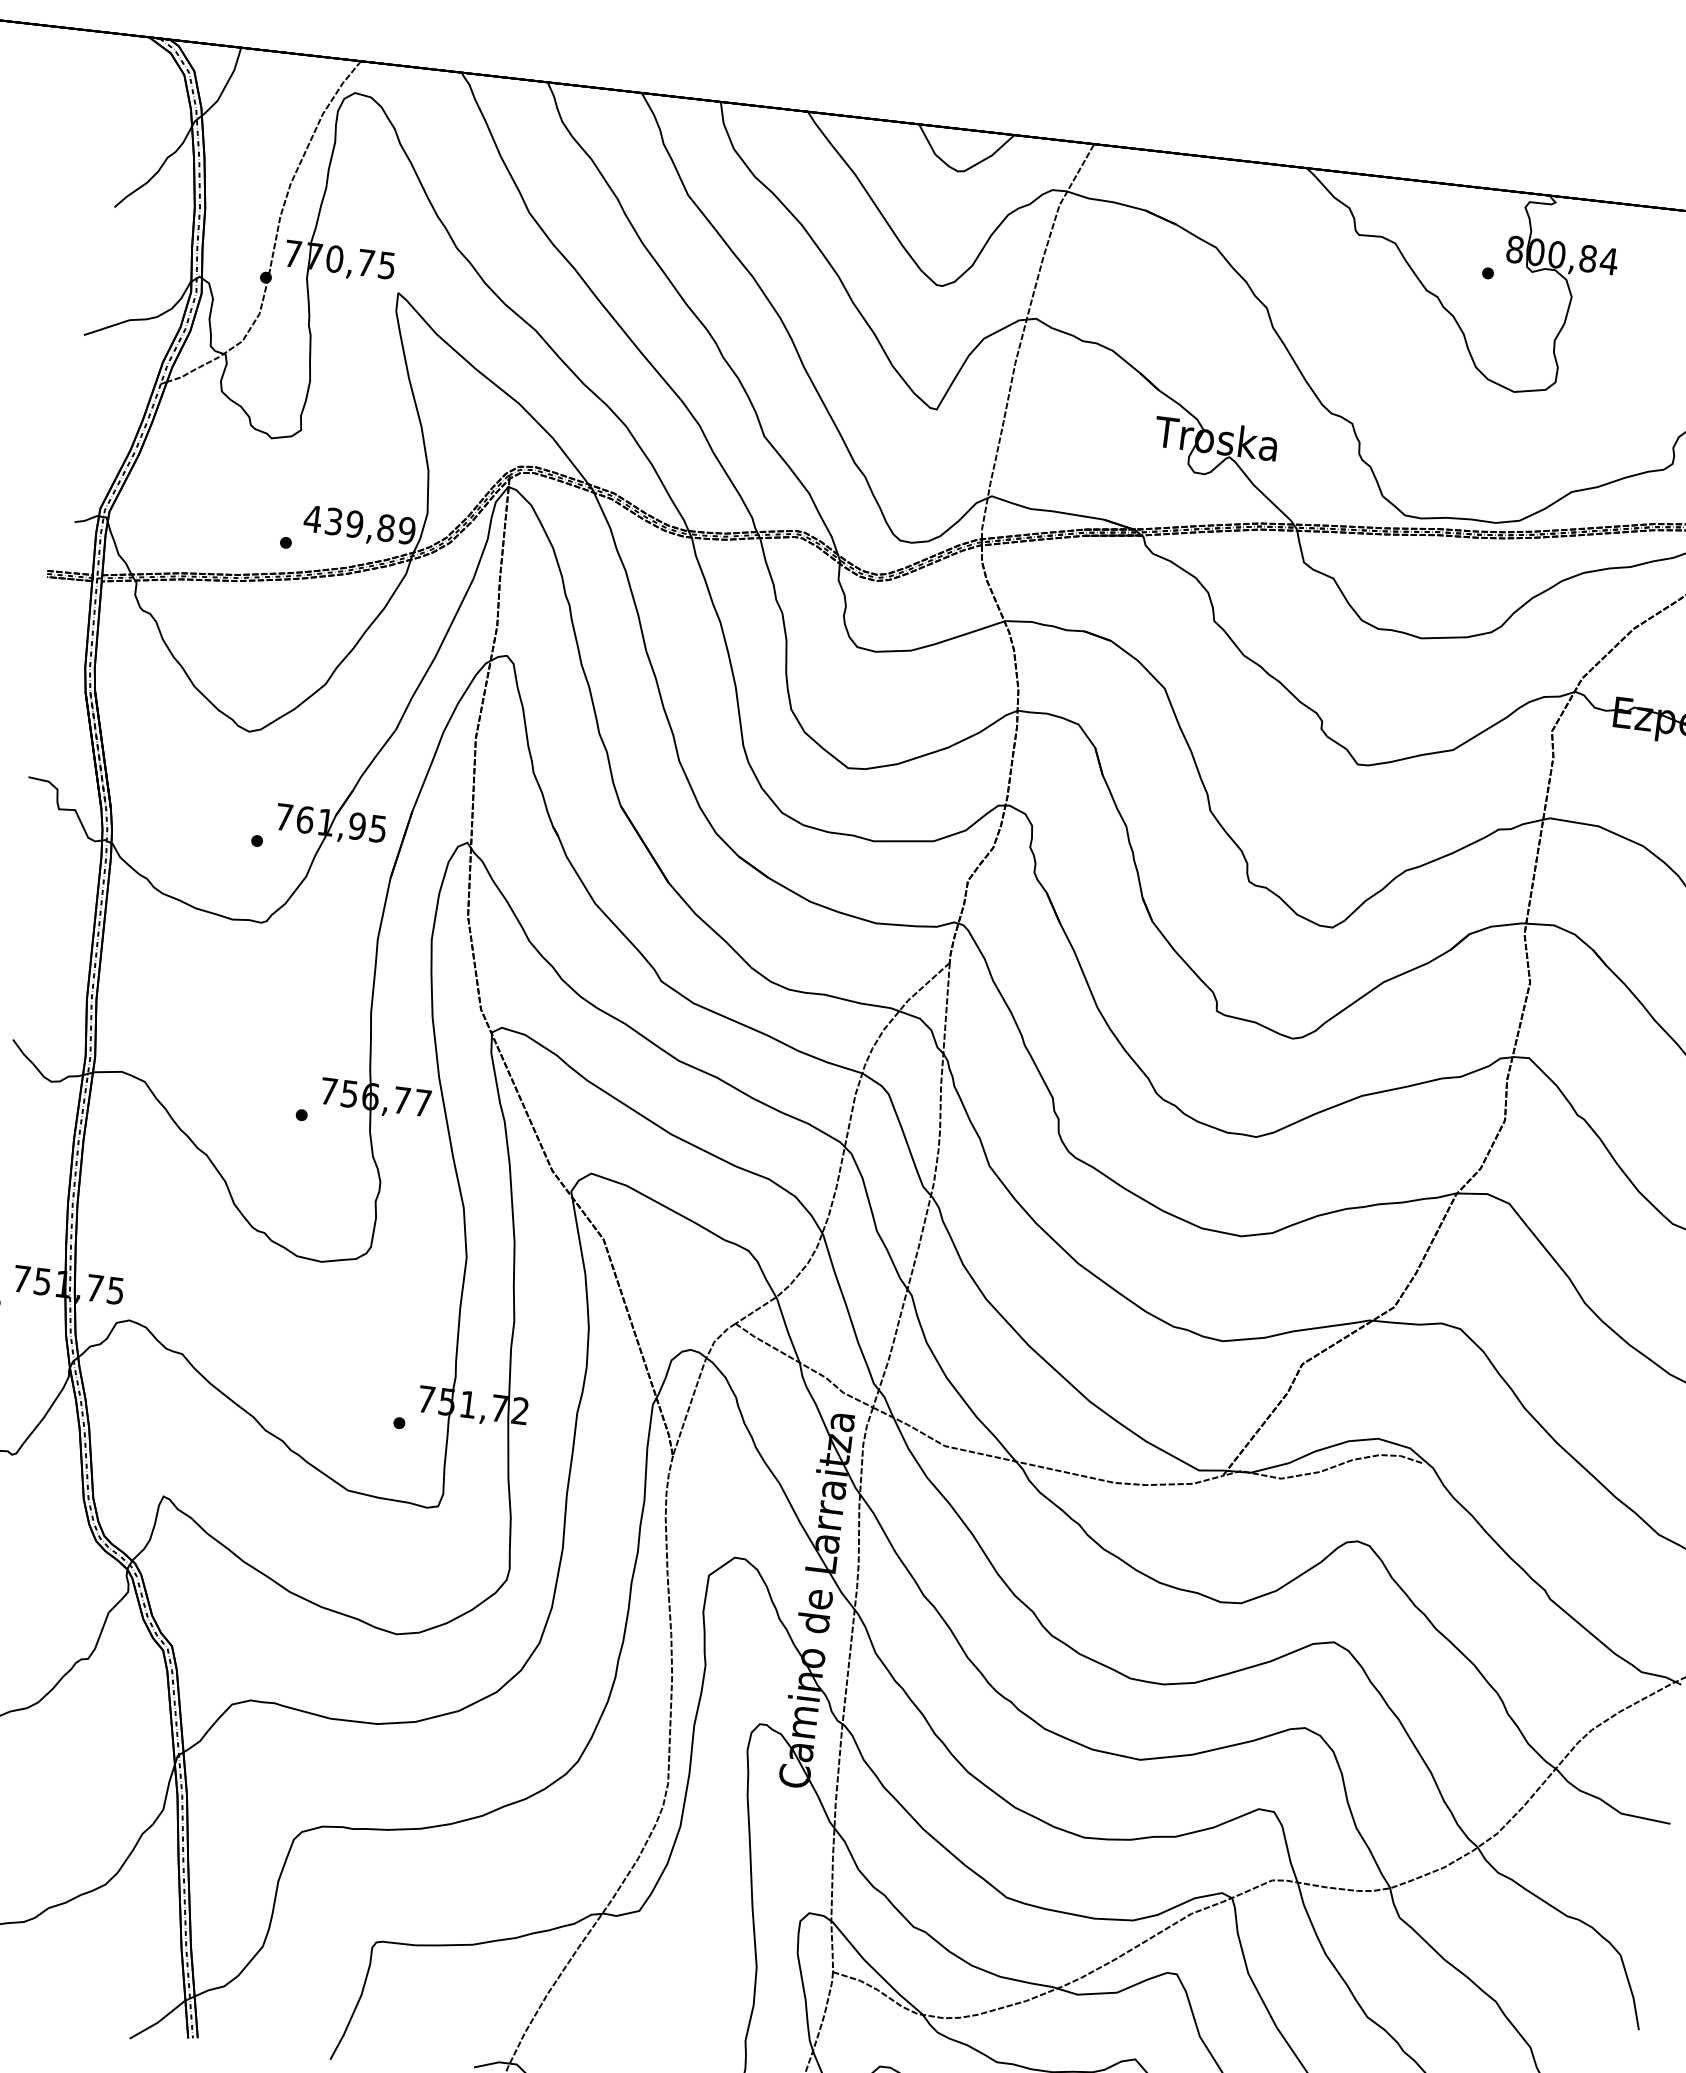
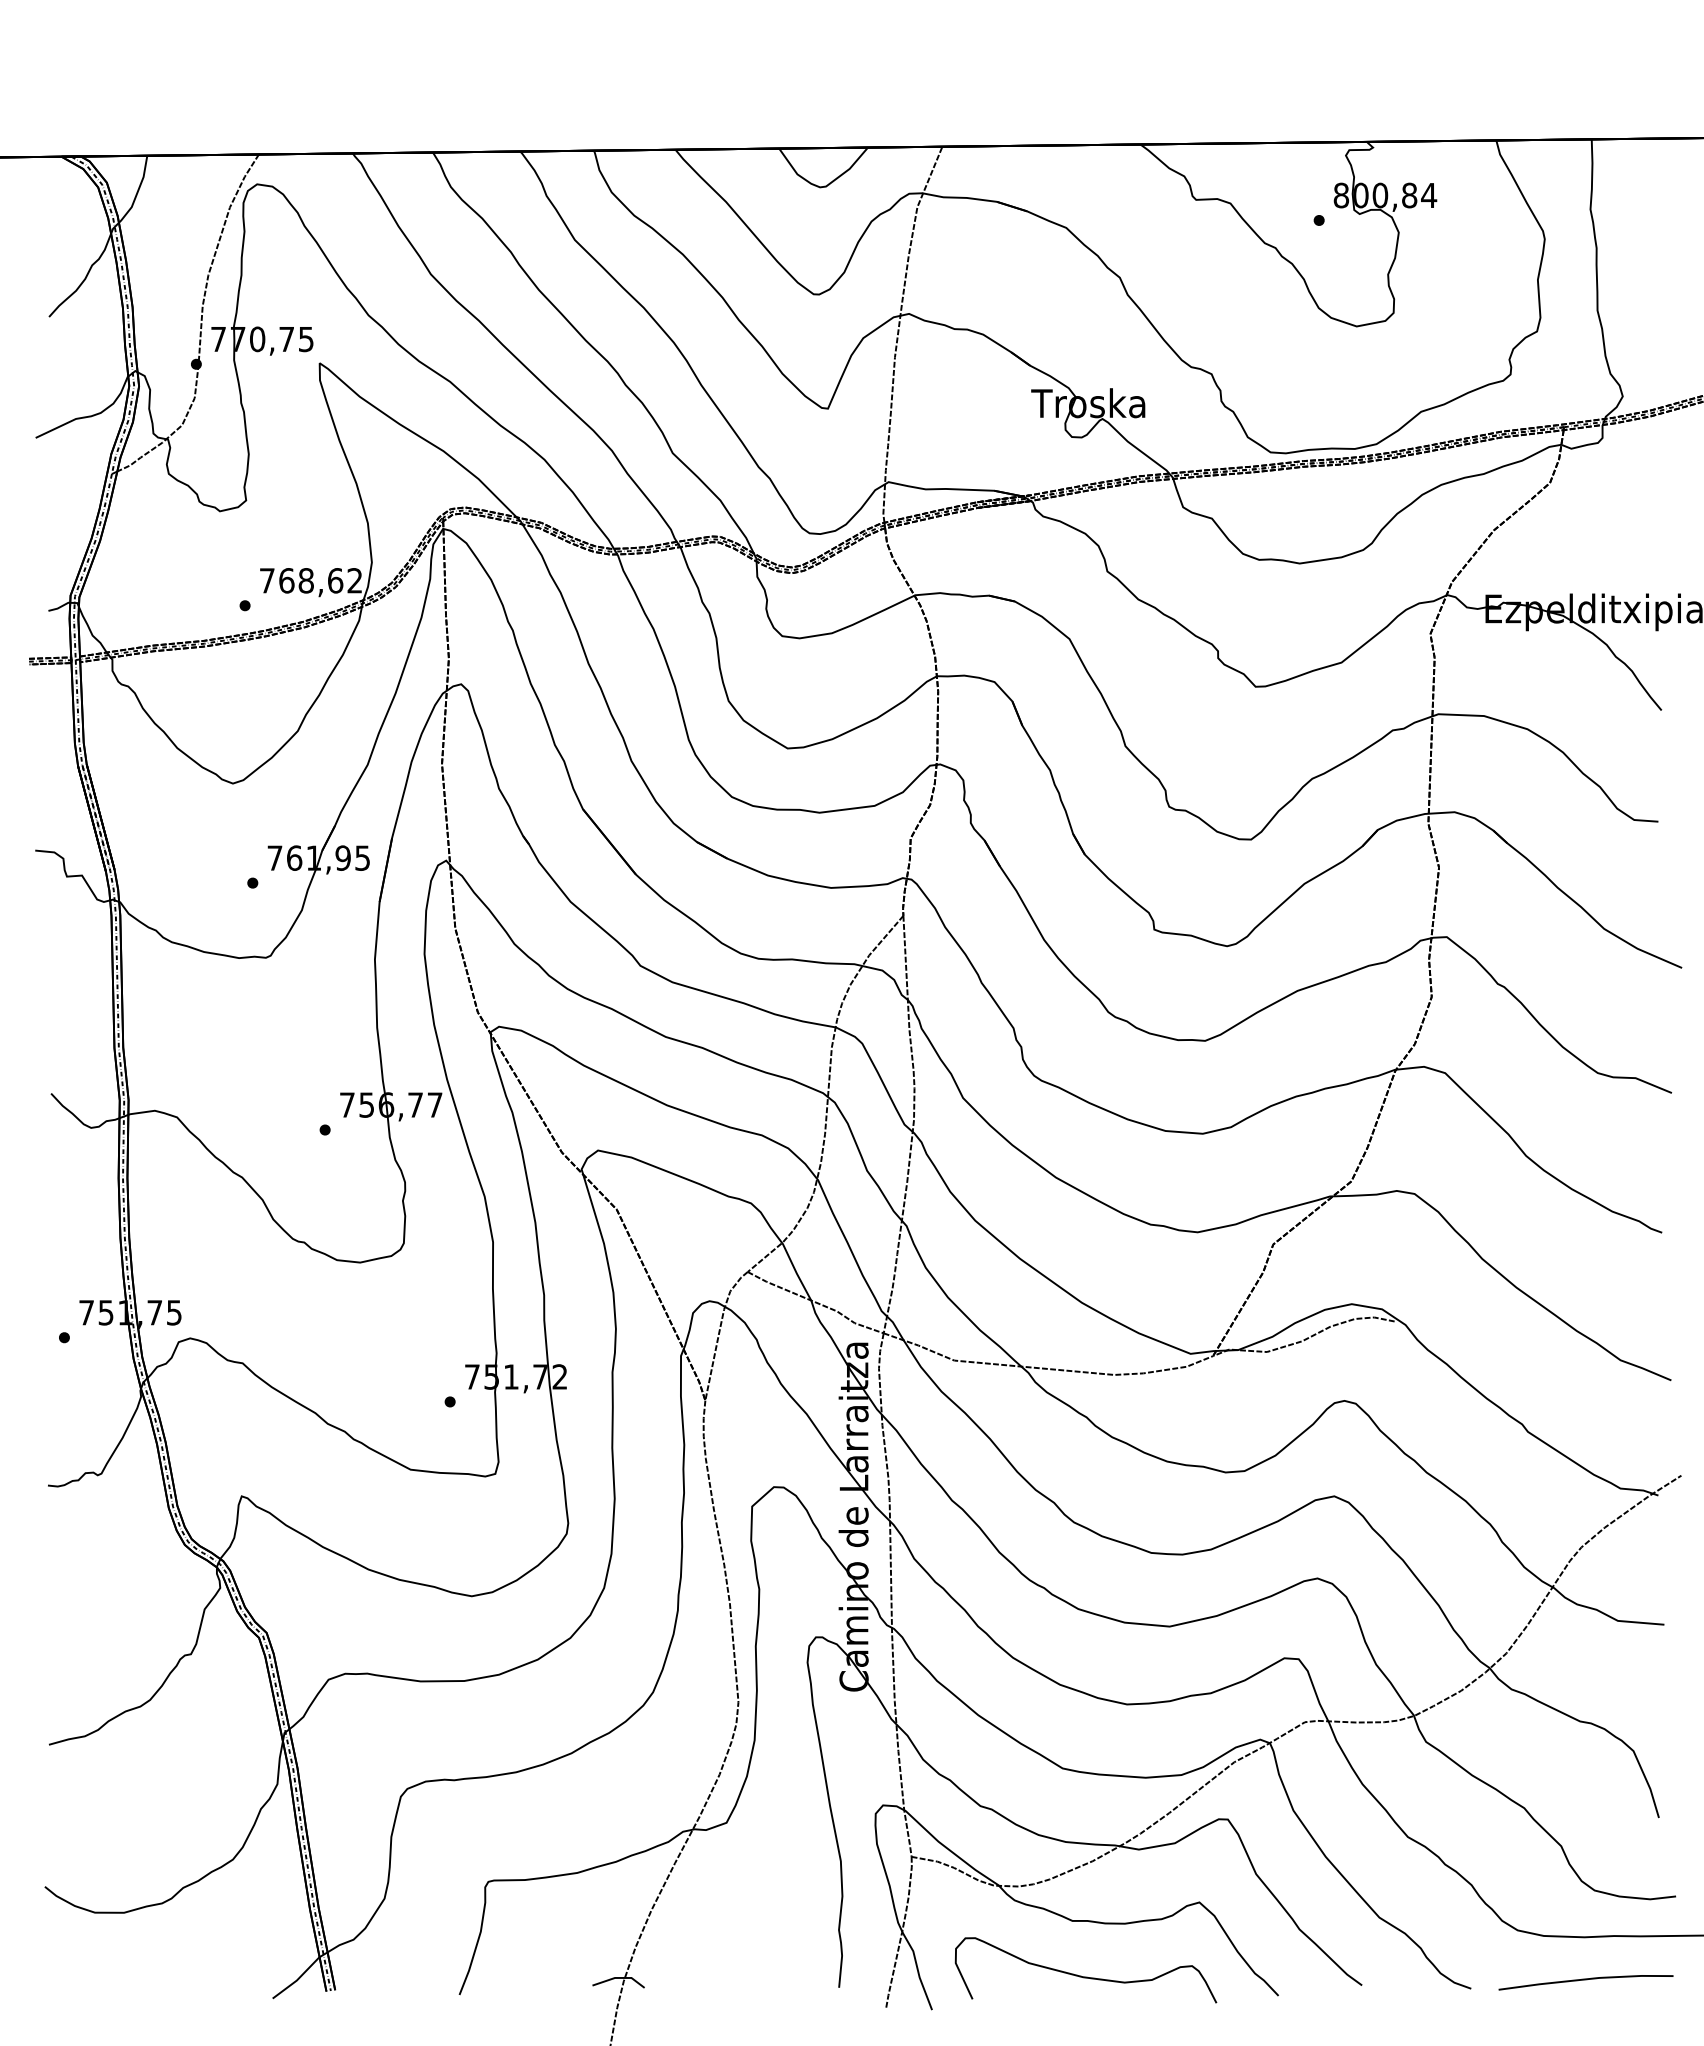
text: (359, 524) -> (310, 580), 439,89 -> 768,62

